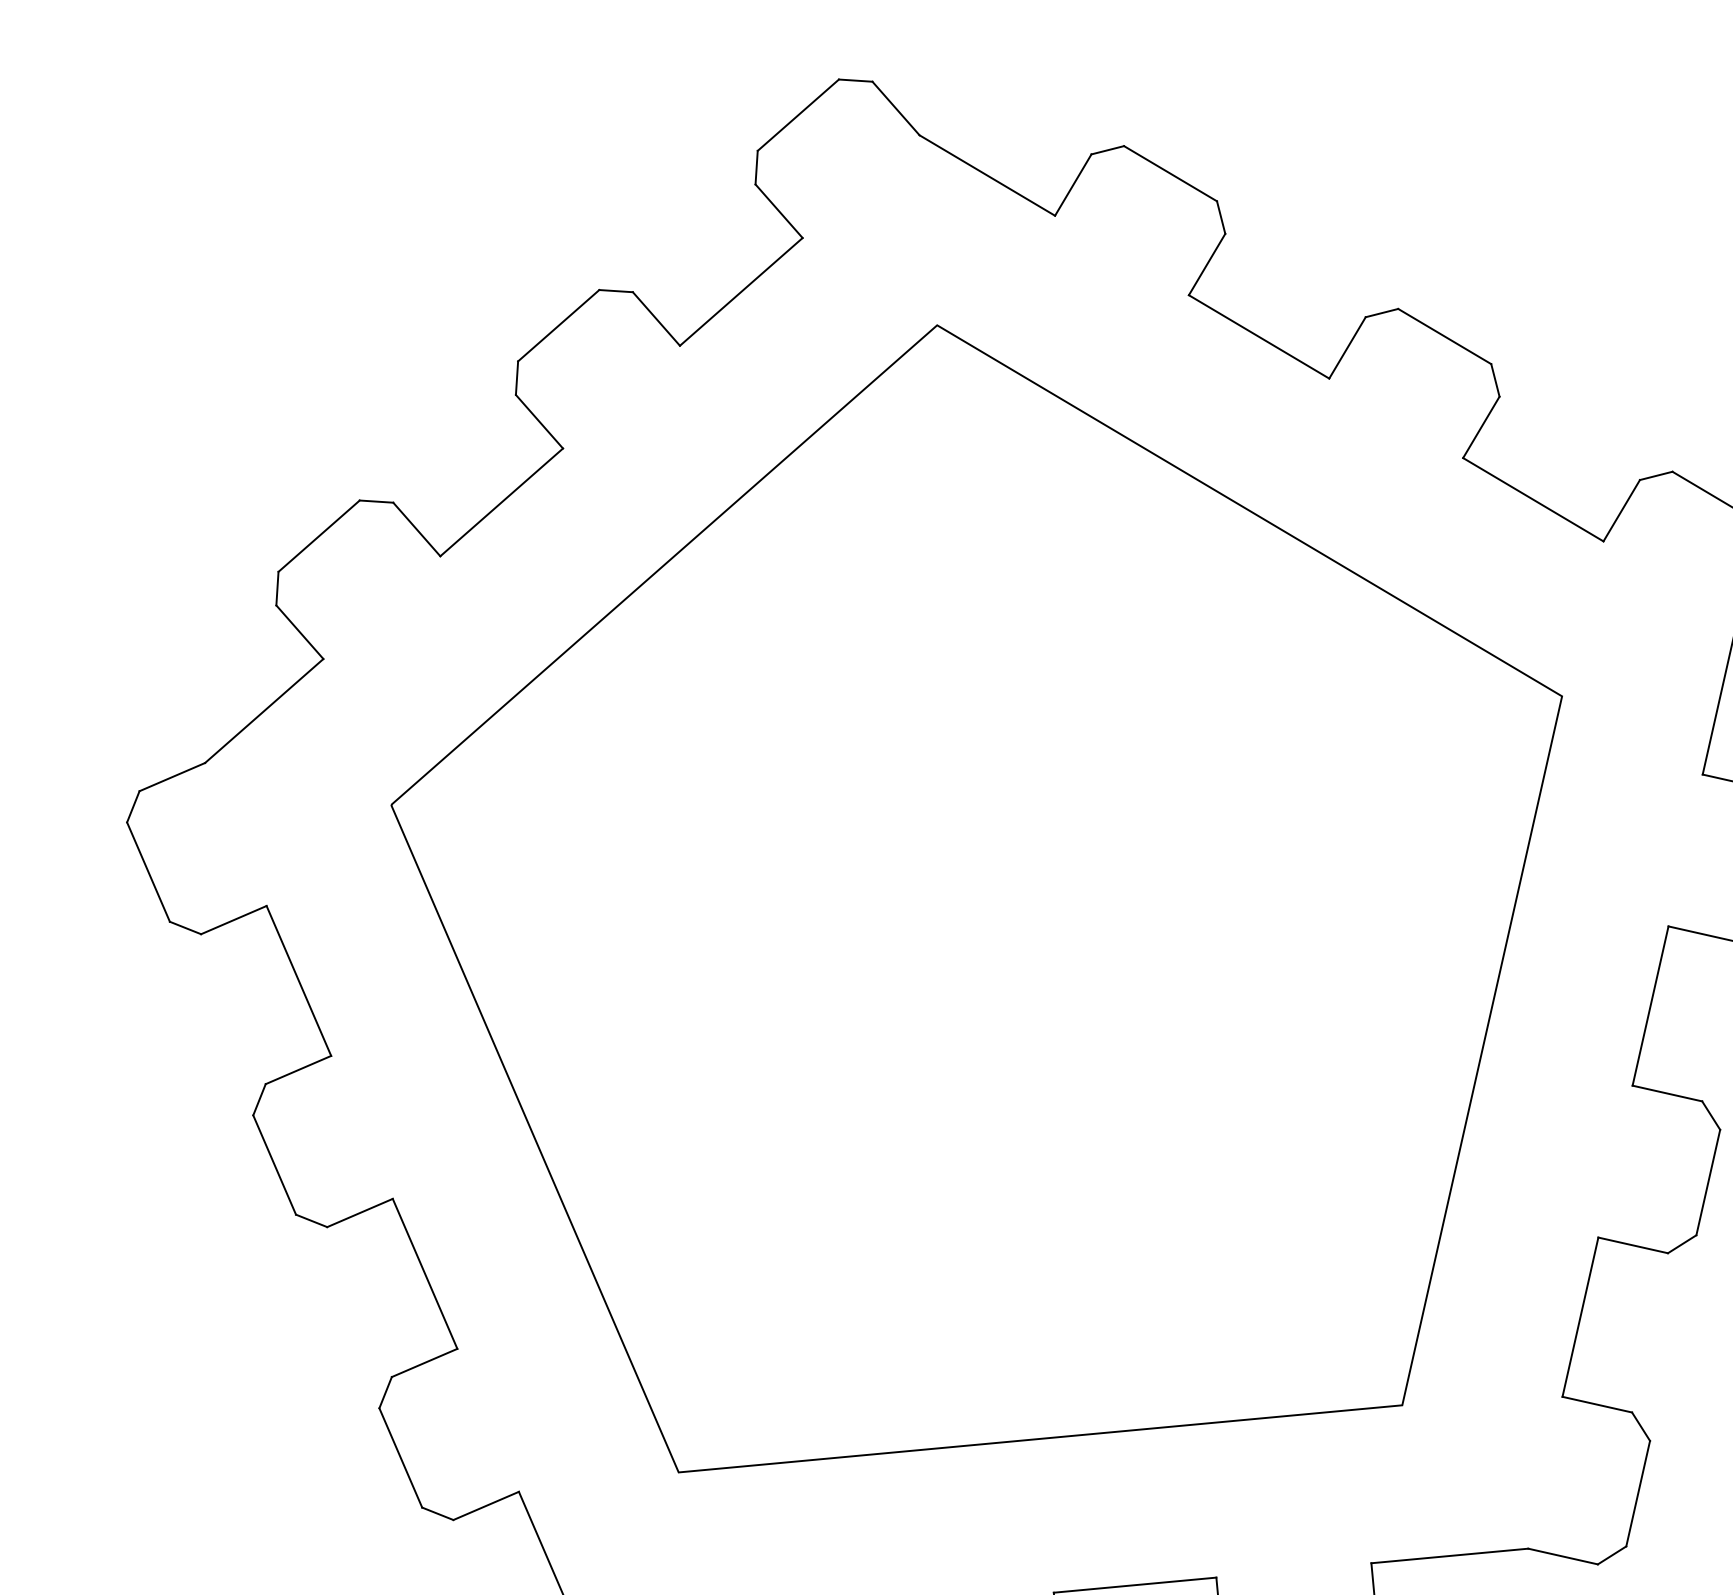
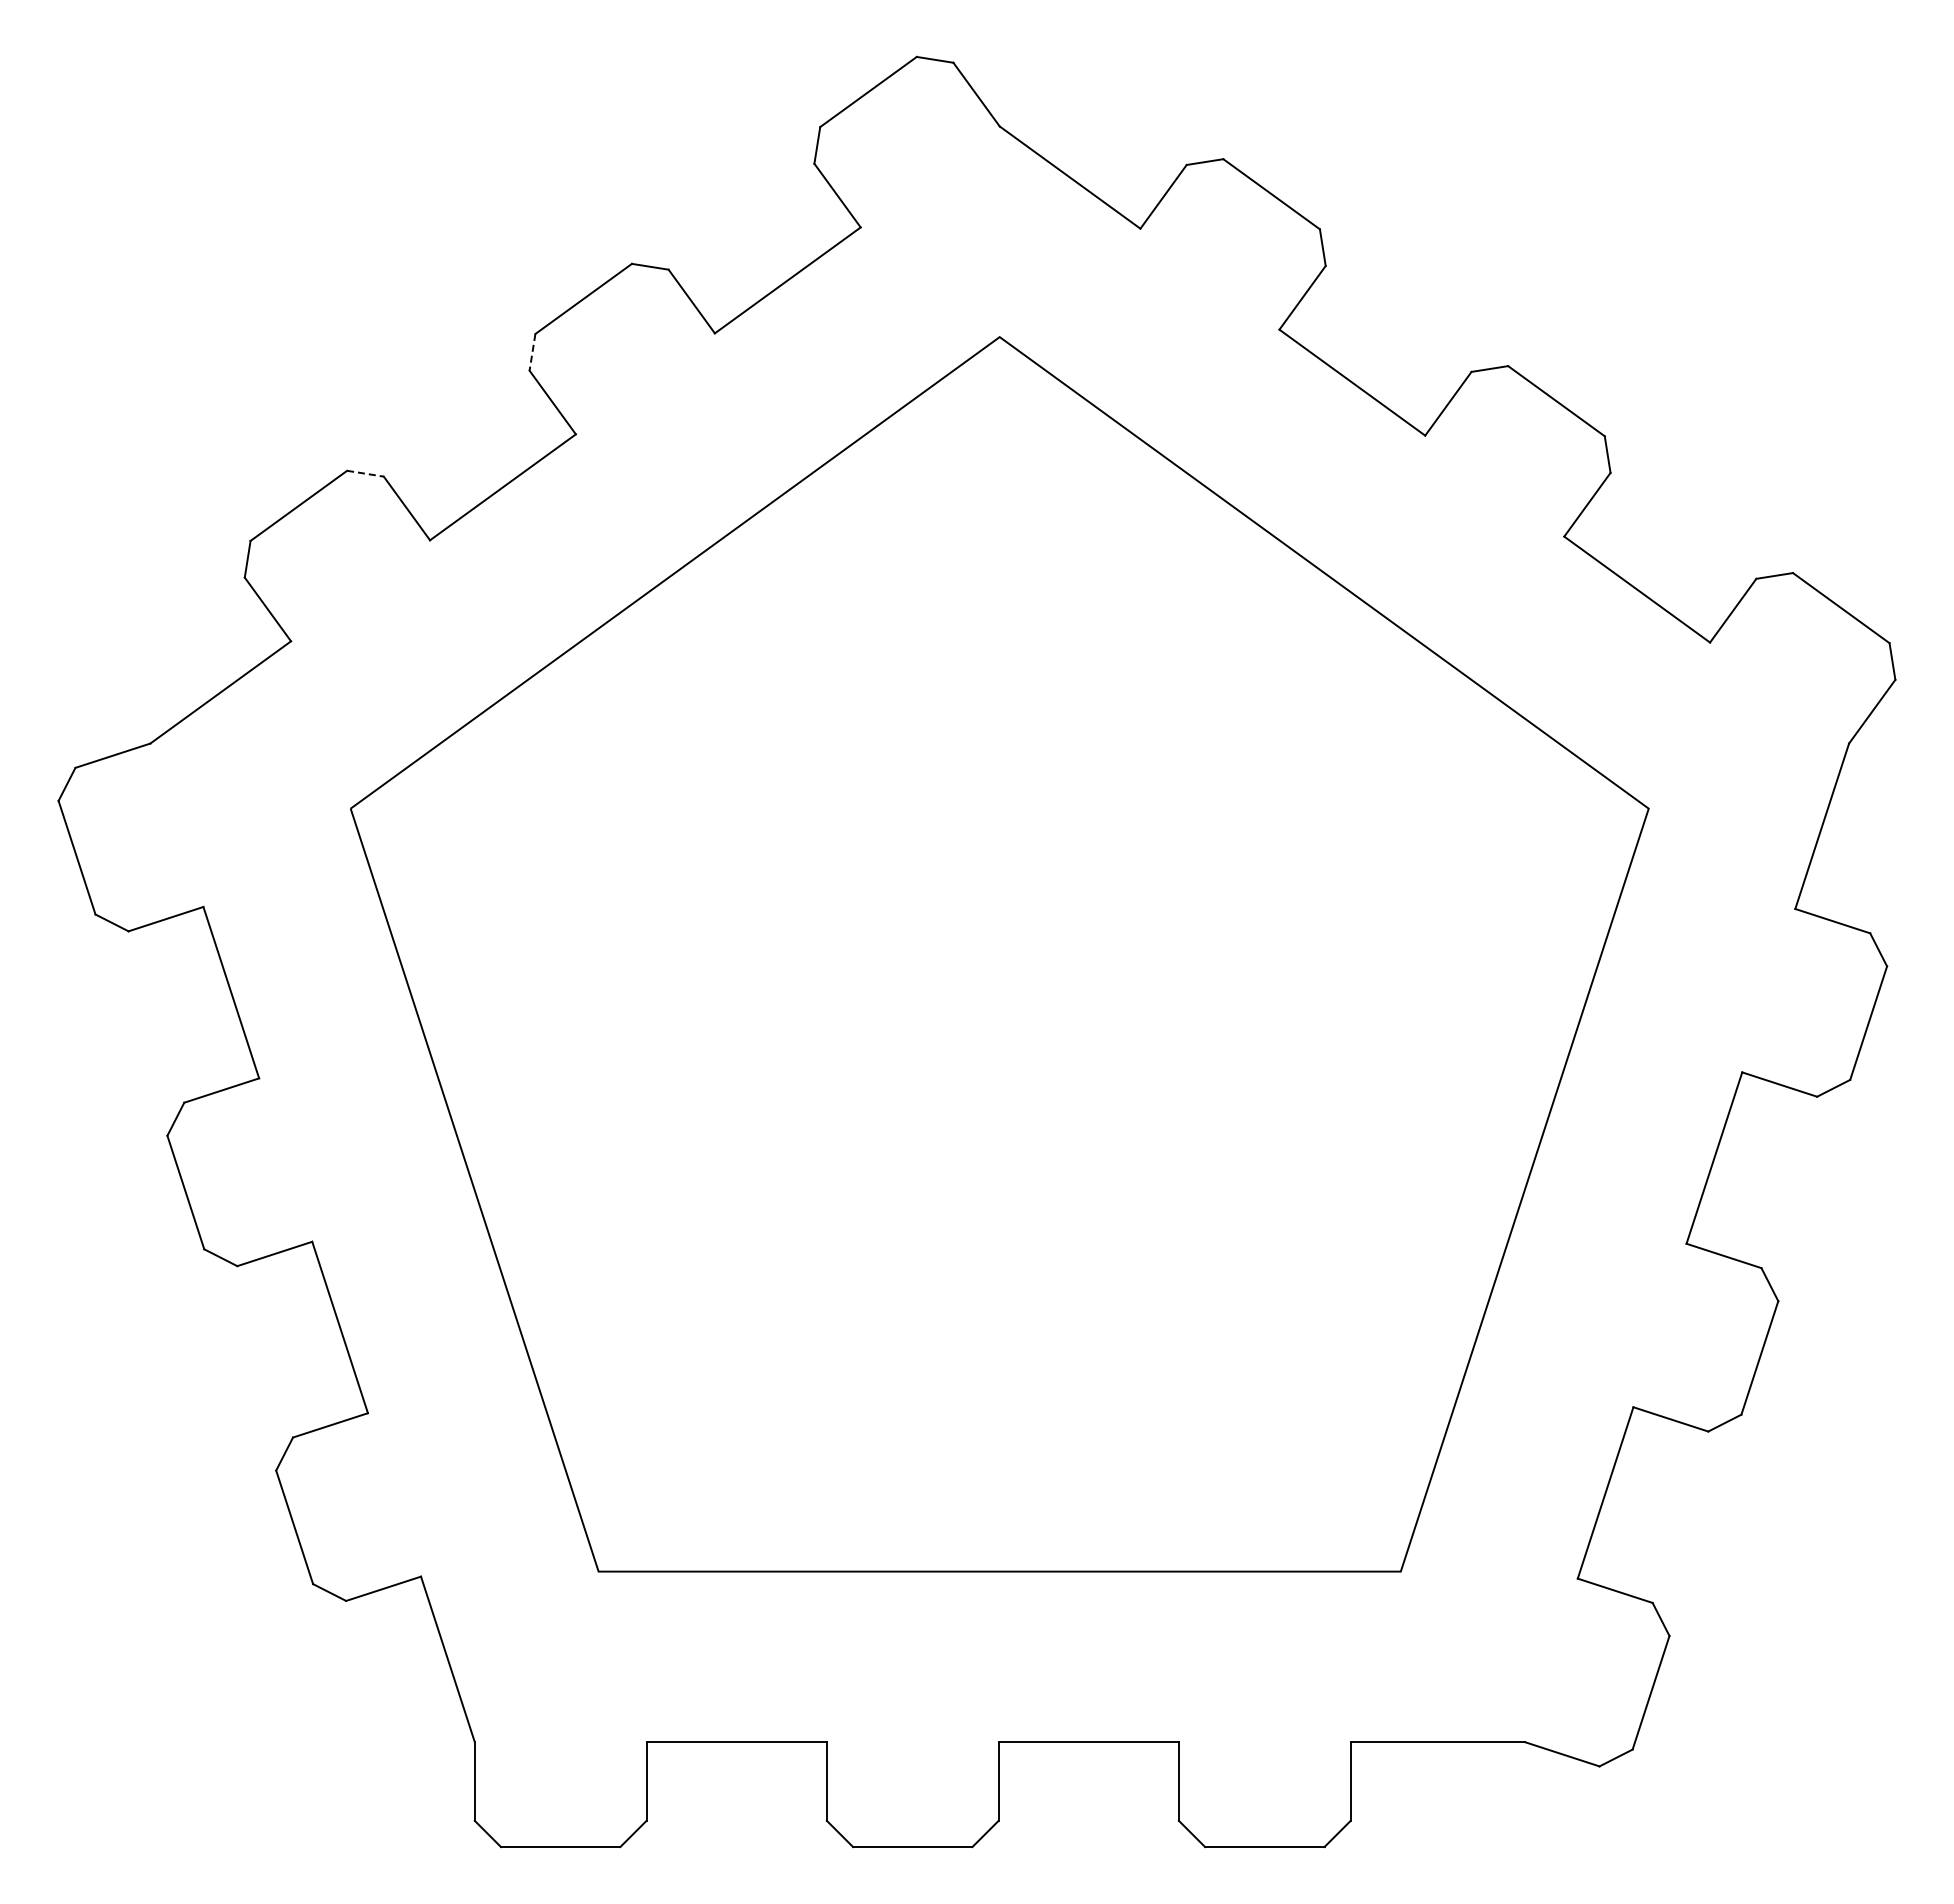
line: (517, 378) -> (532, 352), solid -> dashed
line: (376, 501) -> (365, 473), solid -> dashed

